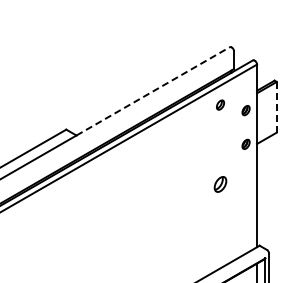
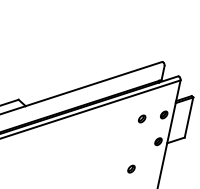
line: (153, 91) -> (94, 84), dashed -> solid
part: (220, 104) -> (142, 118), moved
line: (276, 107) -> (188, 117), dashed -> solid
part: (220, 184) -> (131, 169), size x0.62

